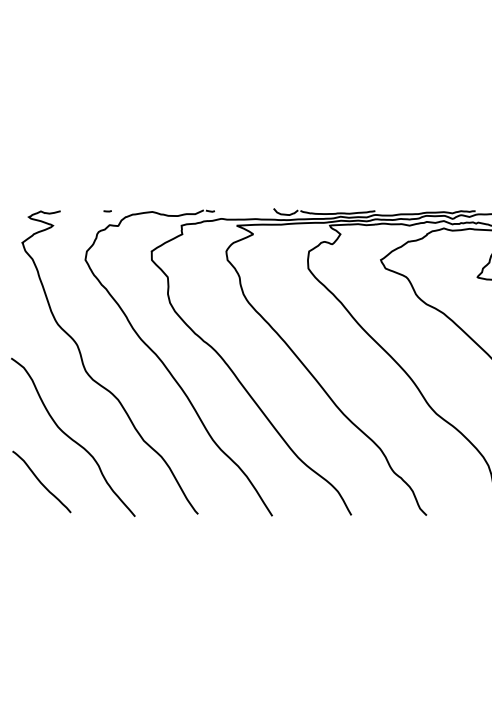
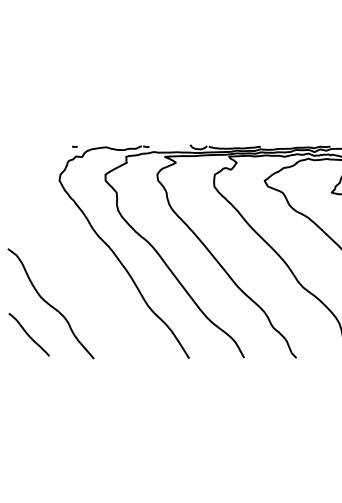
curve: (97, 380) -> (67, 264), removed

